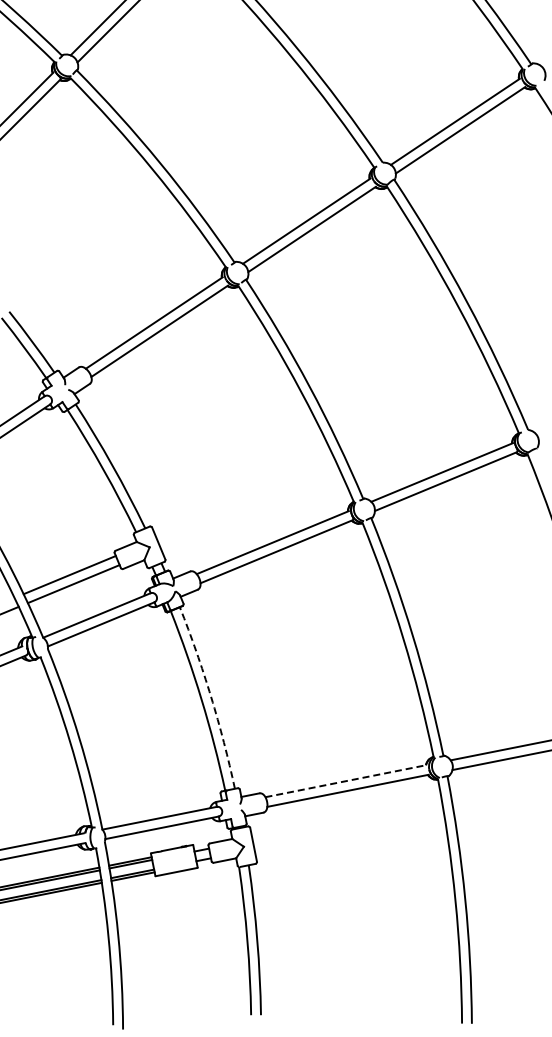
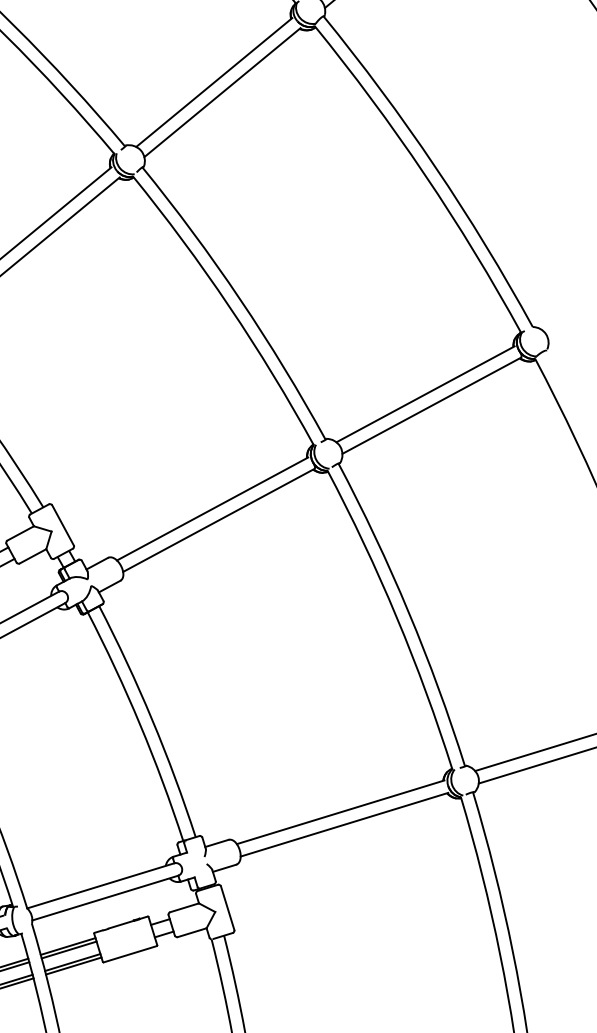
arc: (211, 696) -> (152, 719), dashed -> solid
line: (346, 781) -> (341, 812), dashed -> solid

